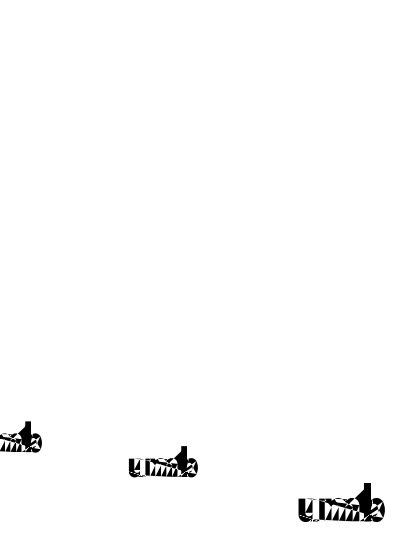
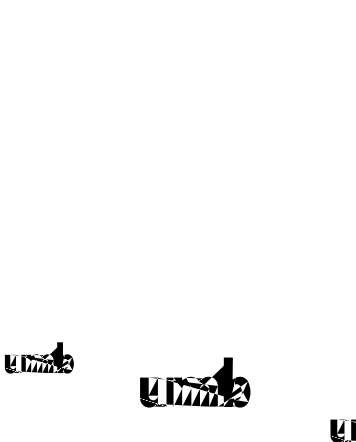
part: (163, 461) -> (195, 382), size x1.6

